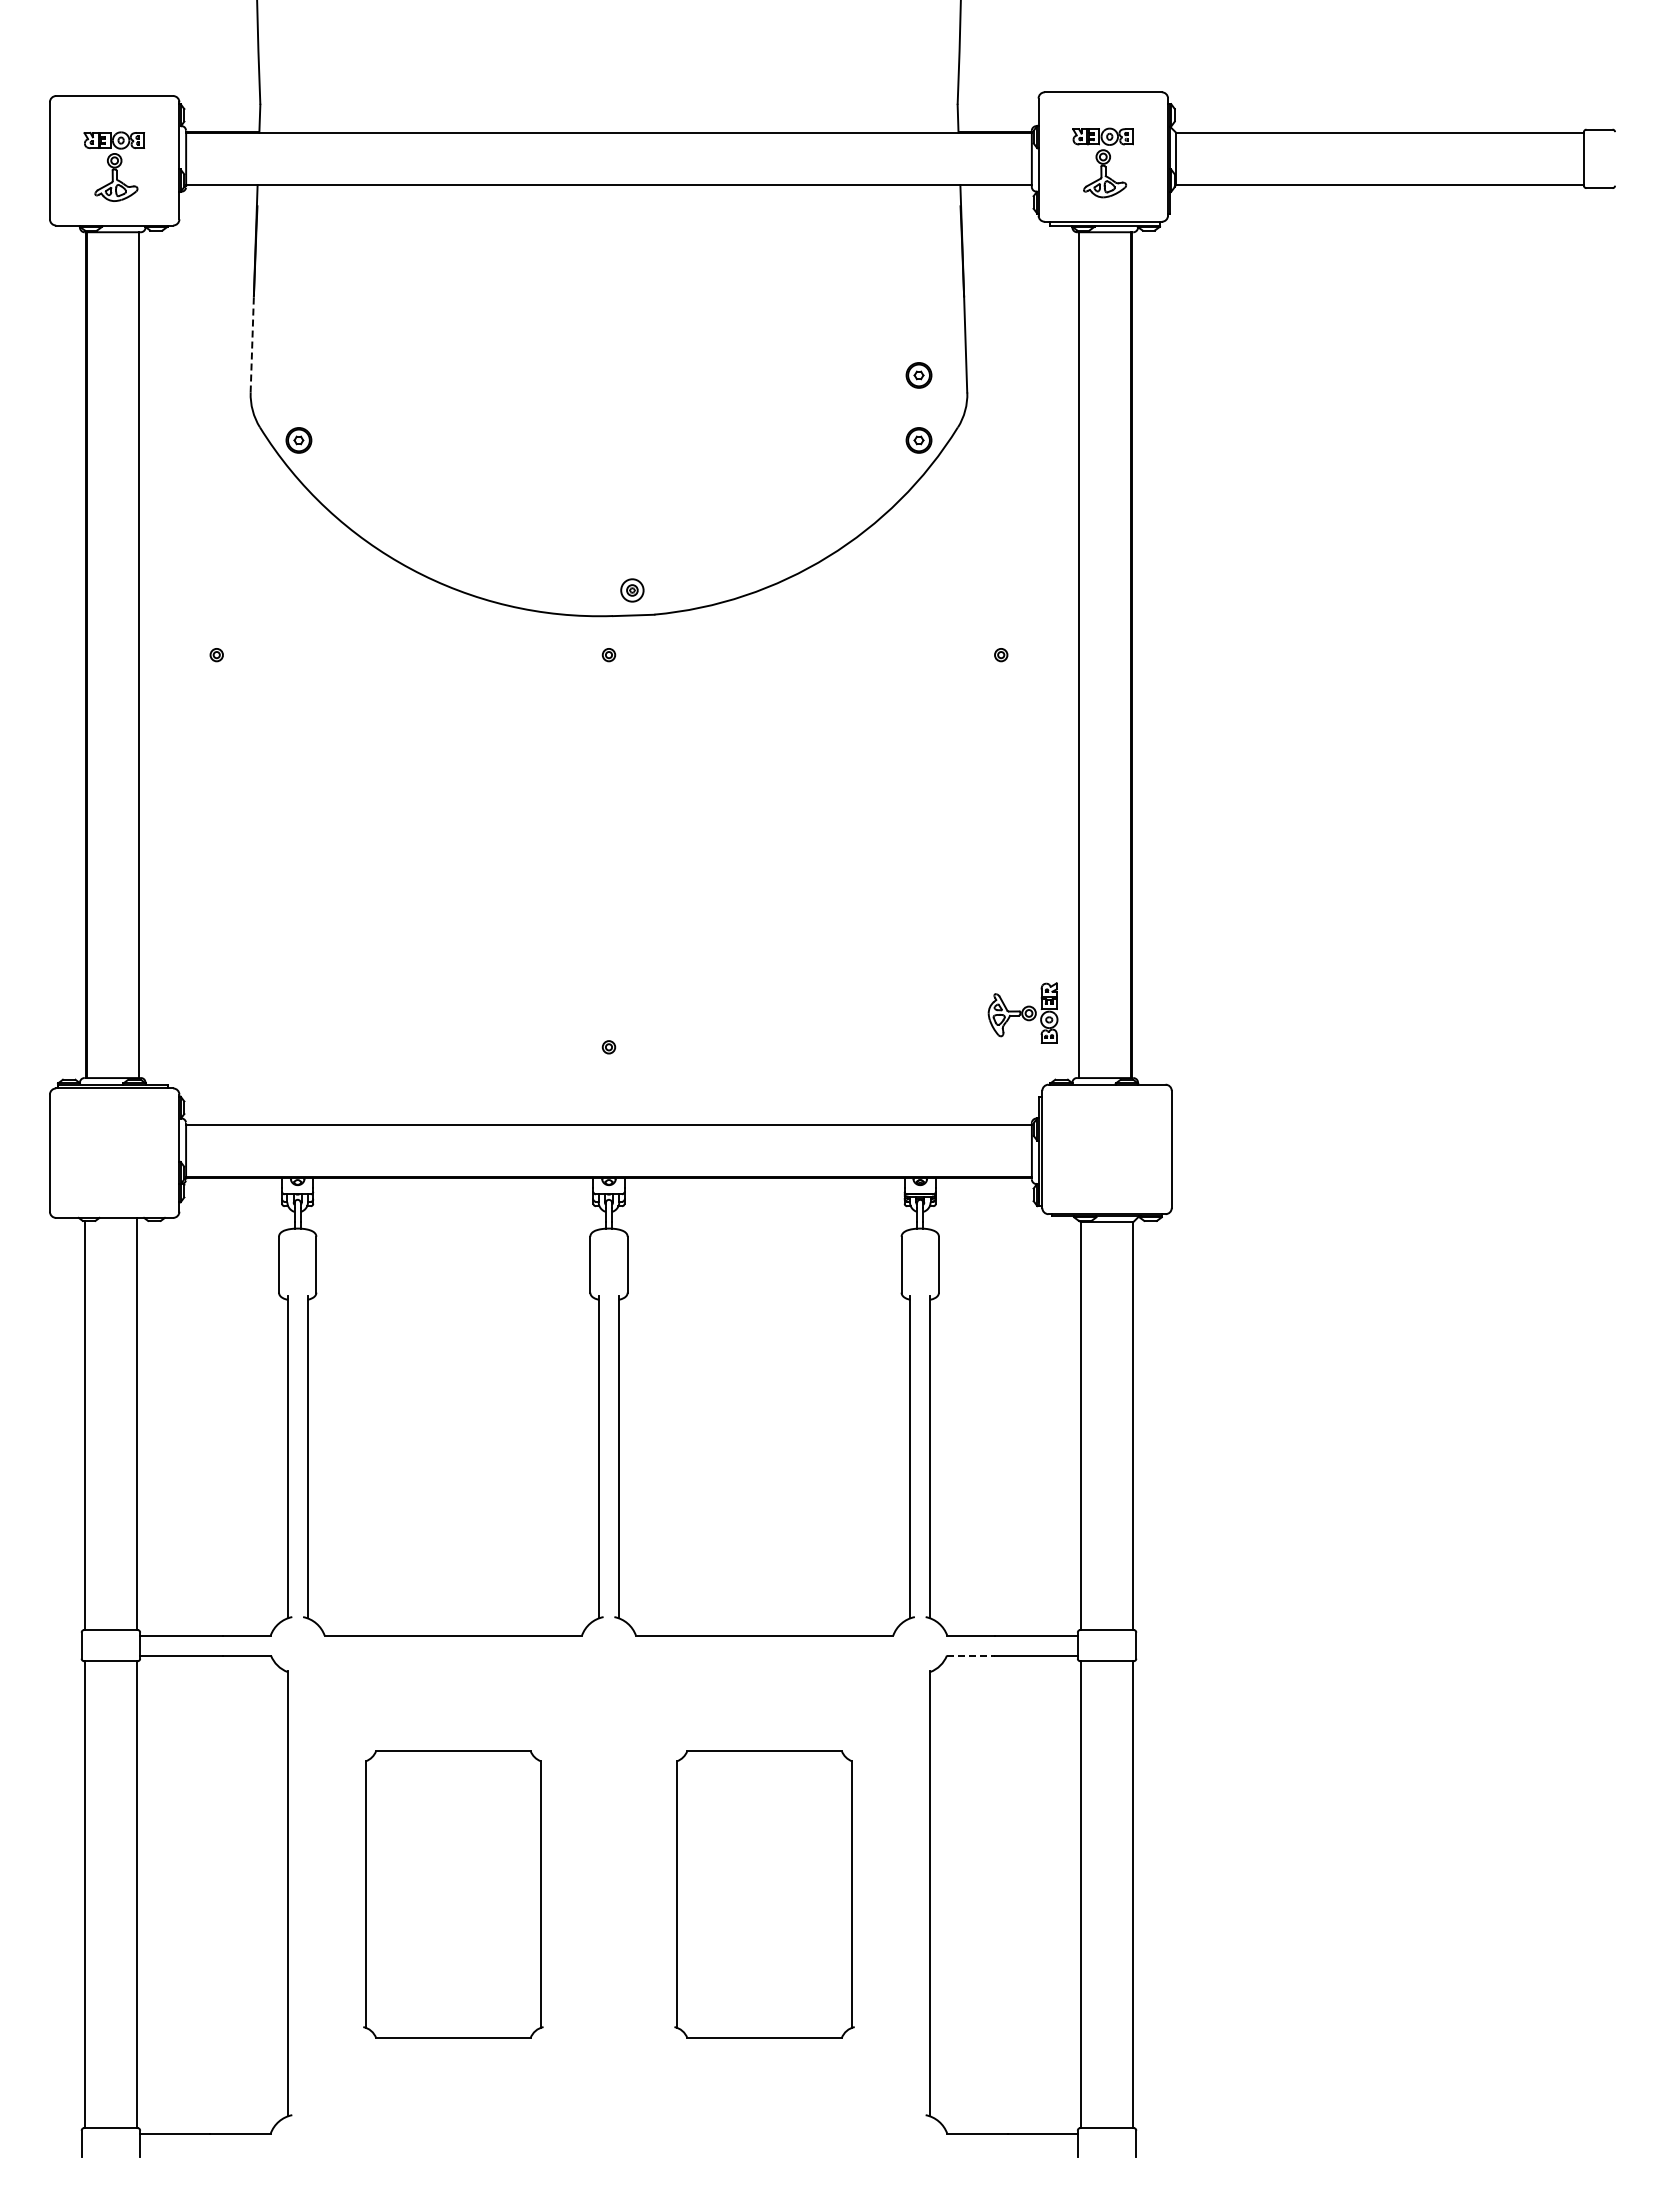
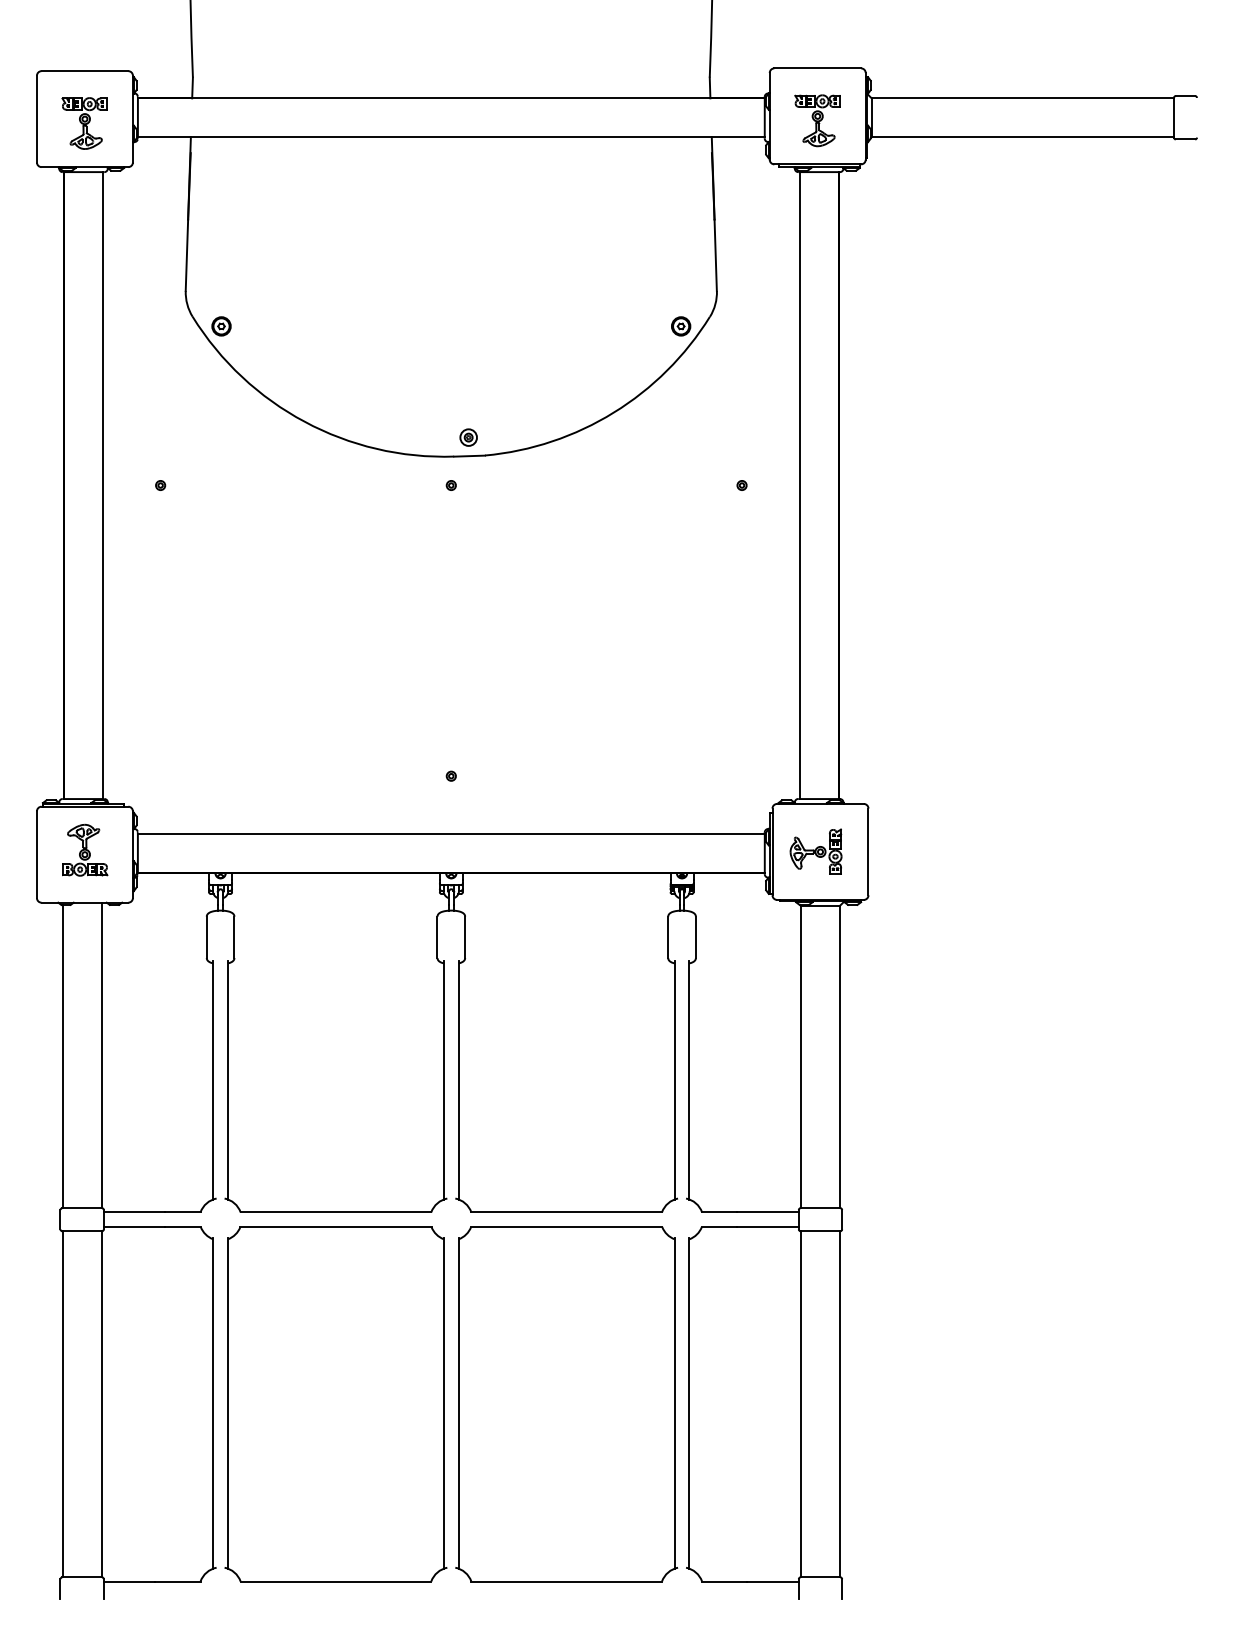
line: (252, 344) -> (187, 255), dashed -> solid
part: (918, 375) -> (680, 278), removed
part: (1022, 1012) -> (815, 851), moved
part: (114, 1147) -> (84, 850), added
line: (970, 1655) -> (719, 1227), dashed -> solid
part: (453, 1894) -> (336, 1404), size x1.67
part: (764, 1894) -> (566, 1404), size x1.67

